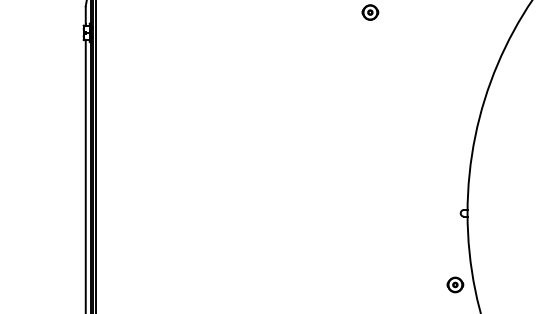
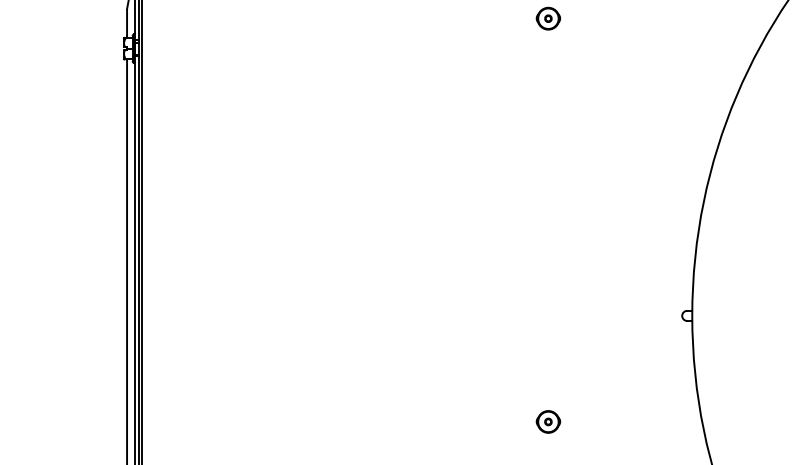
part: (455, 284) -> (548, 421), moved

